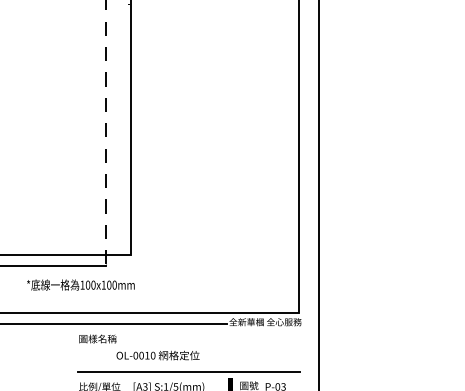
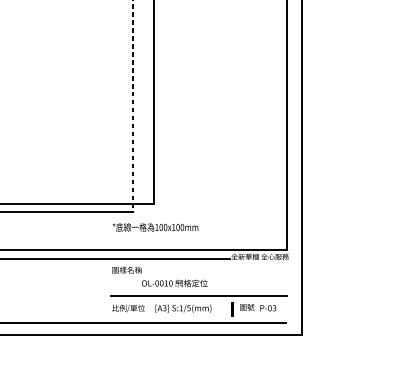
text: (80, 285) -> (155, 227), moved

